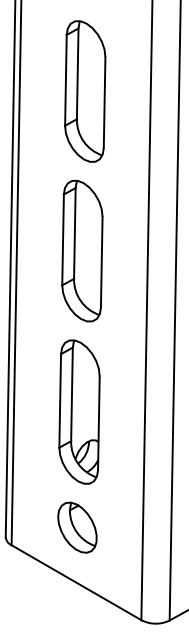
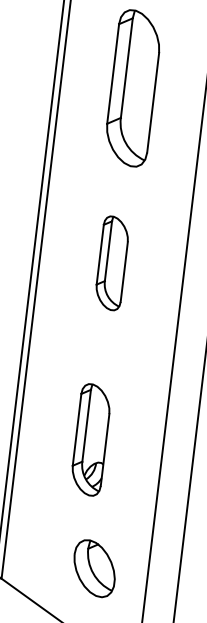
part: (82, 250) -> (112, 262), size x0.6
part: (79, 411) -> (91, 439), size x0.7
part: (77, 527) -> (94, 568), moved

